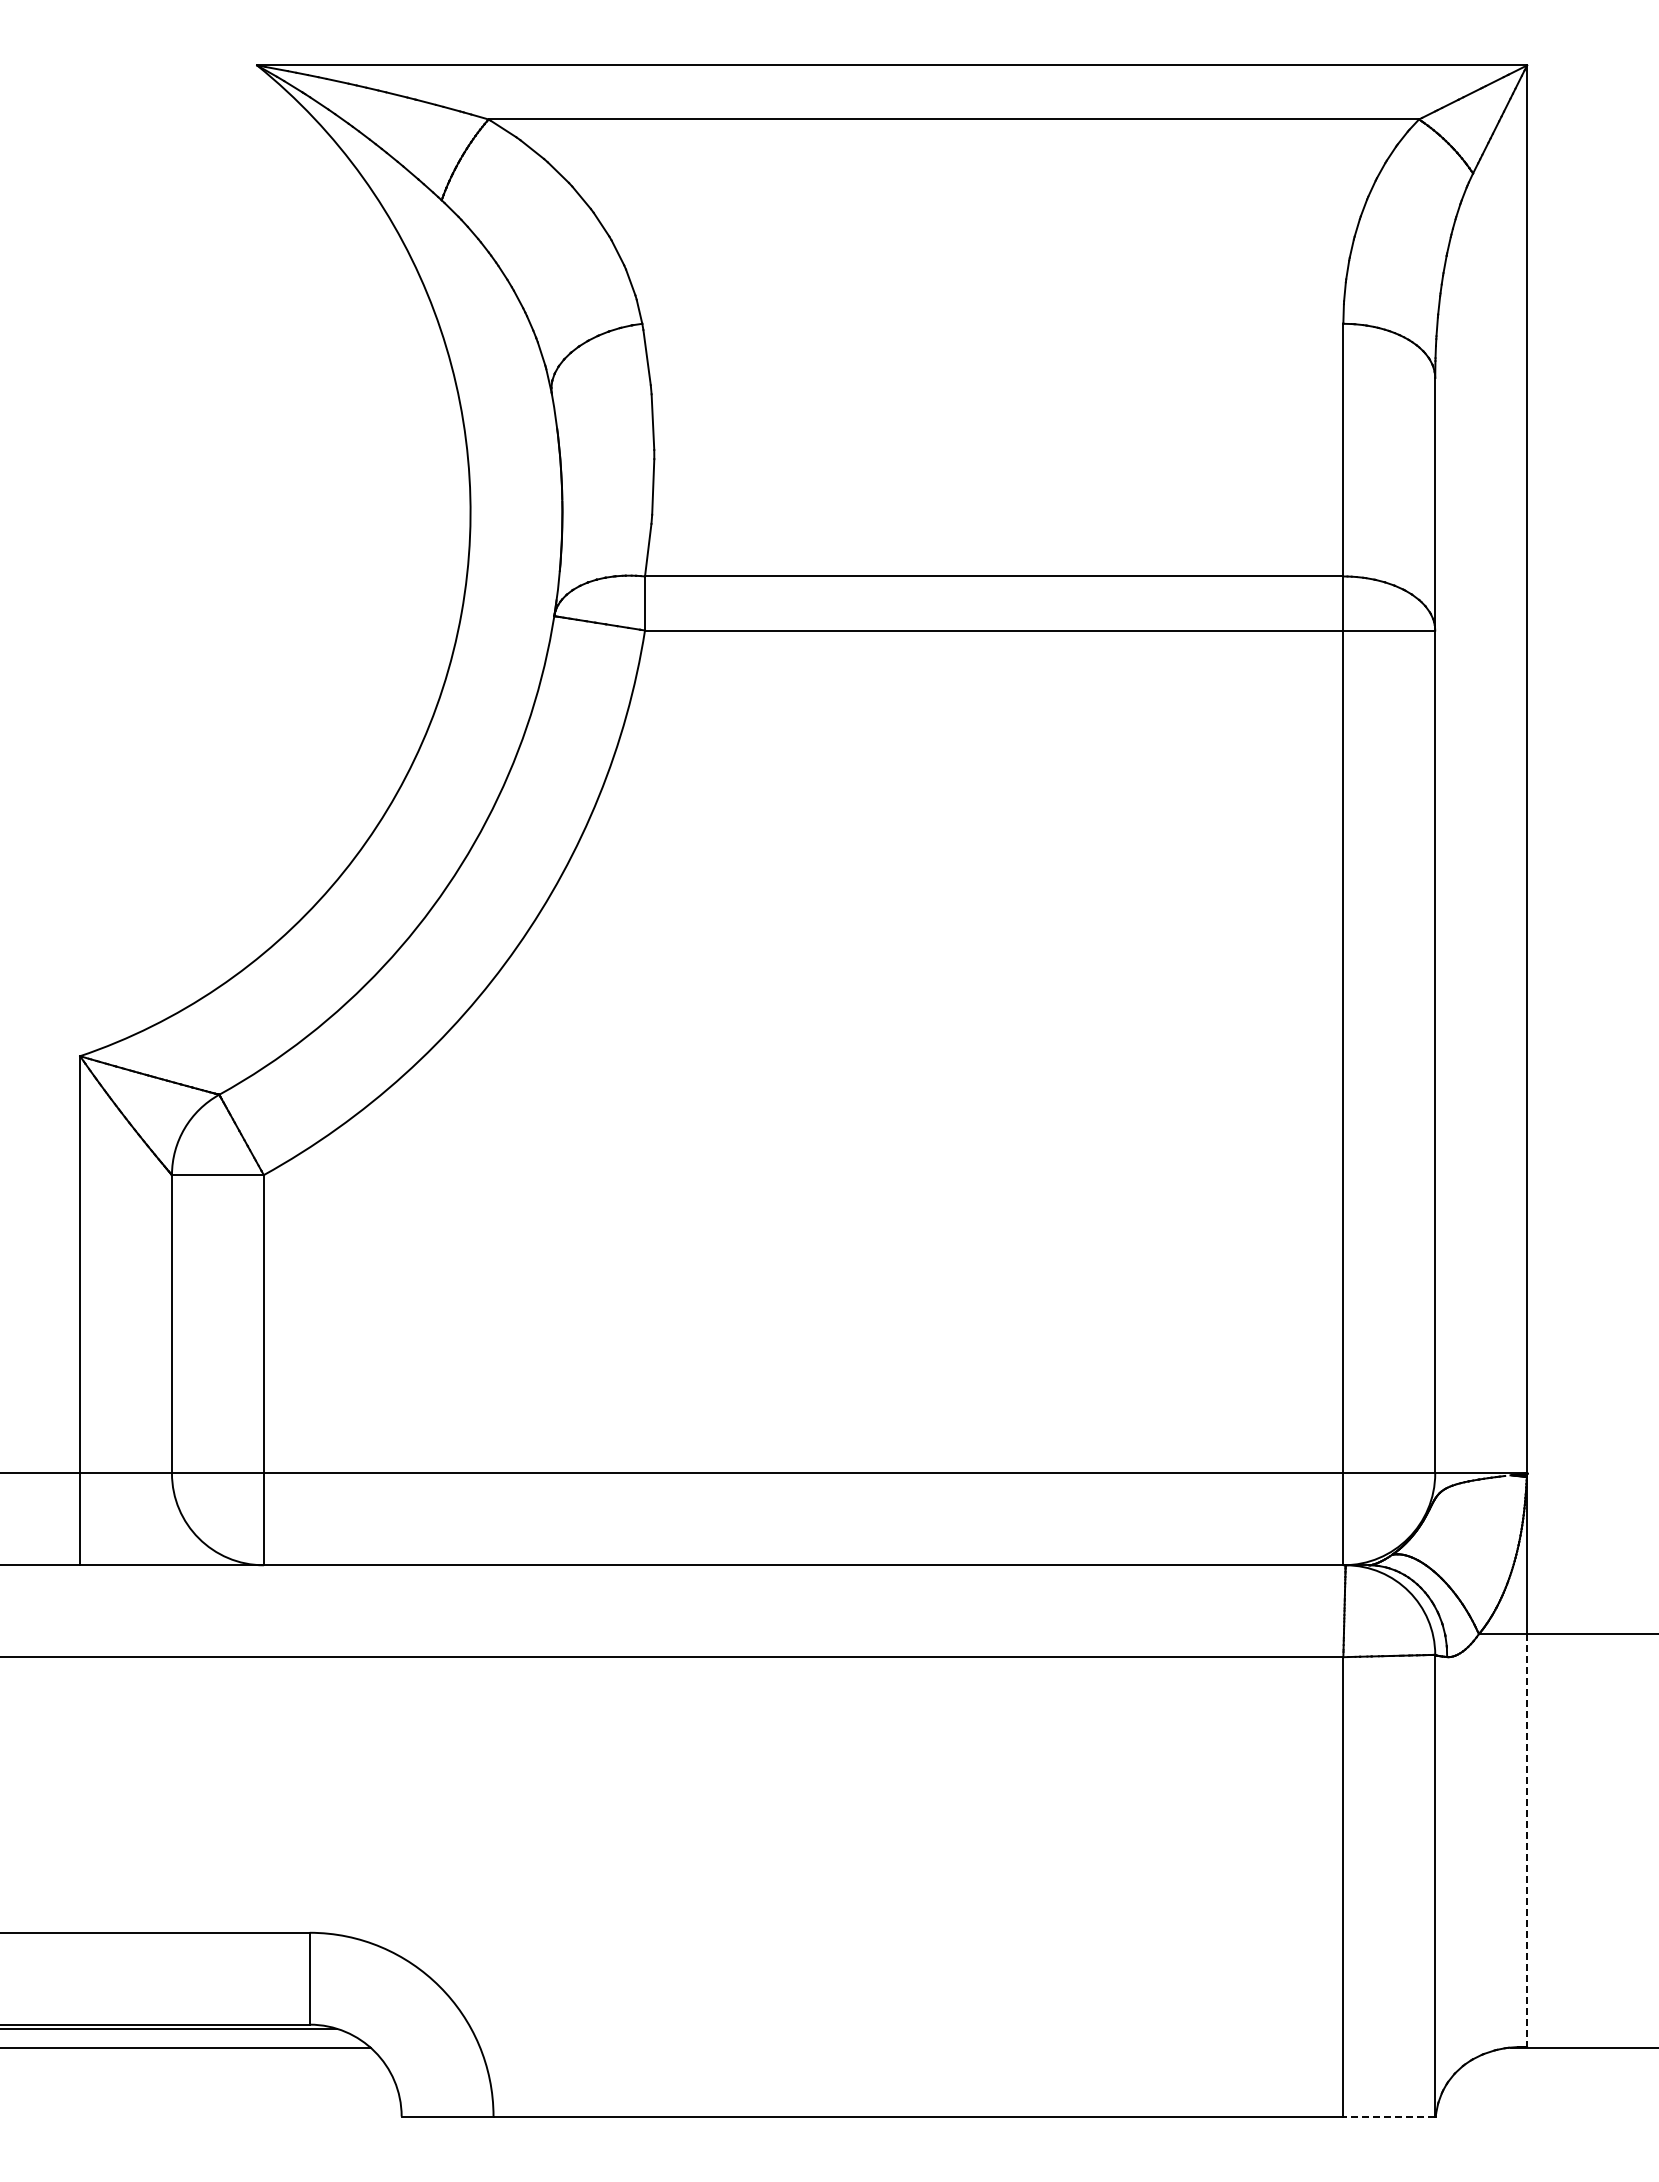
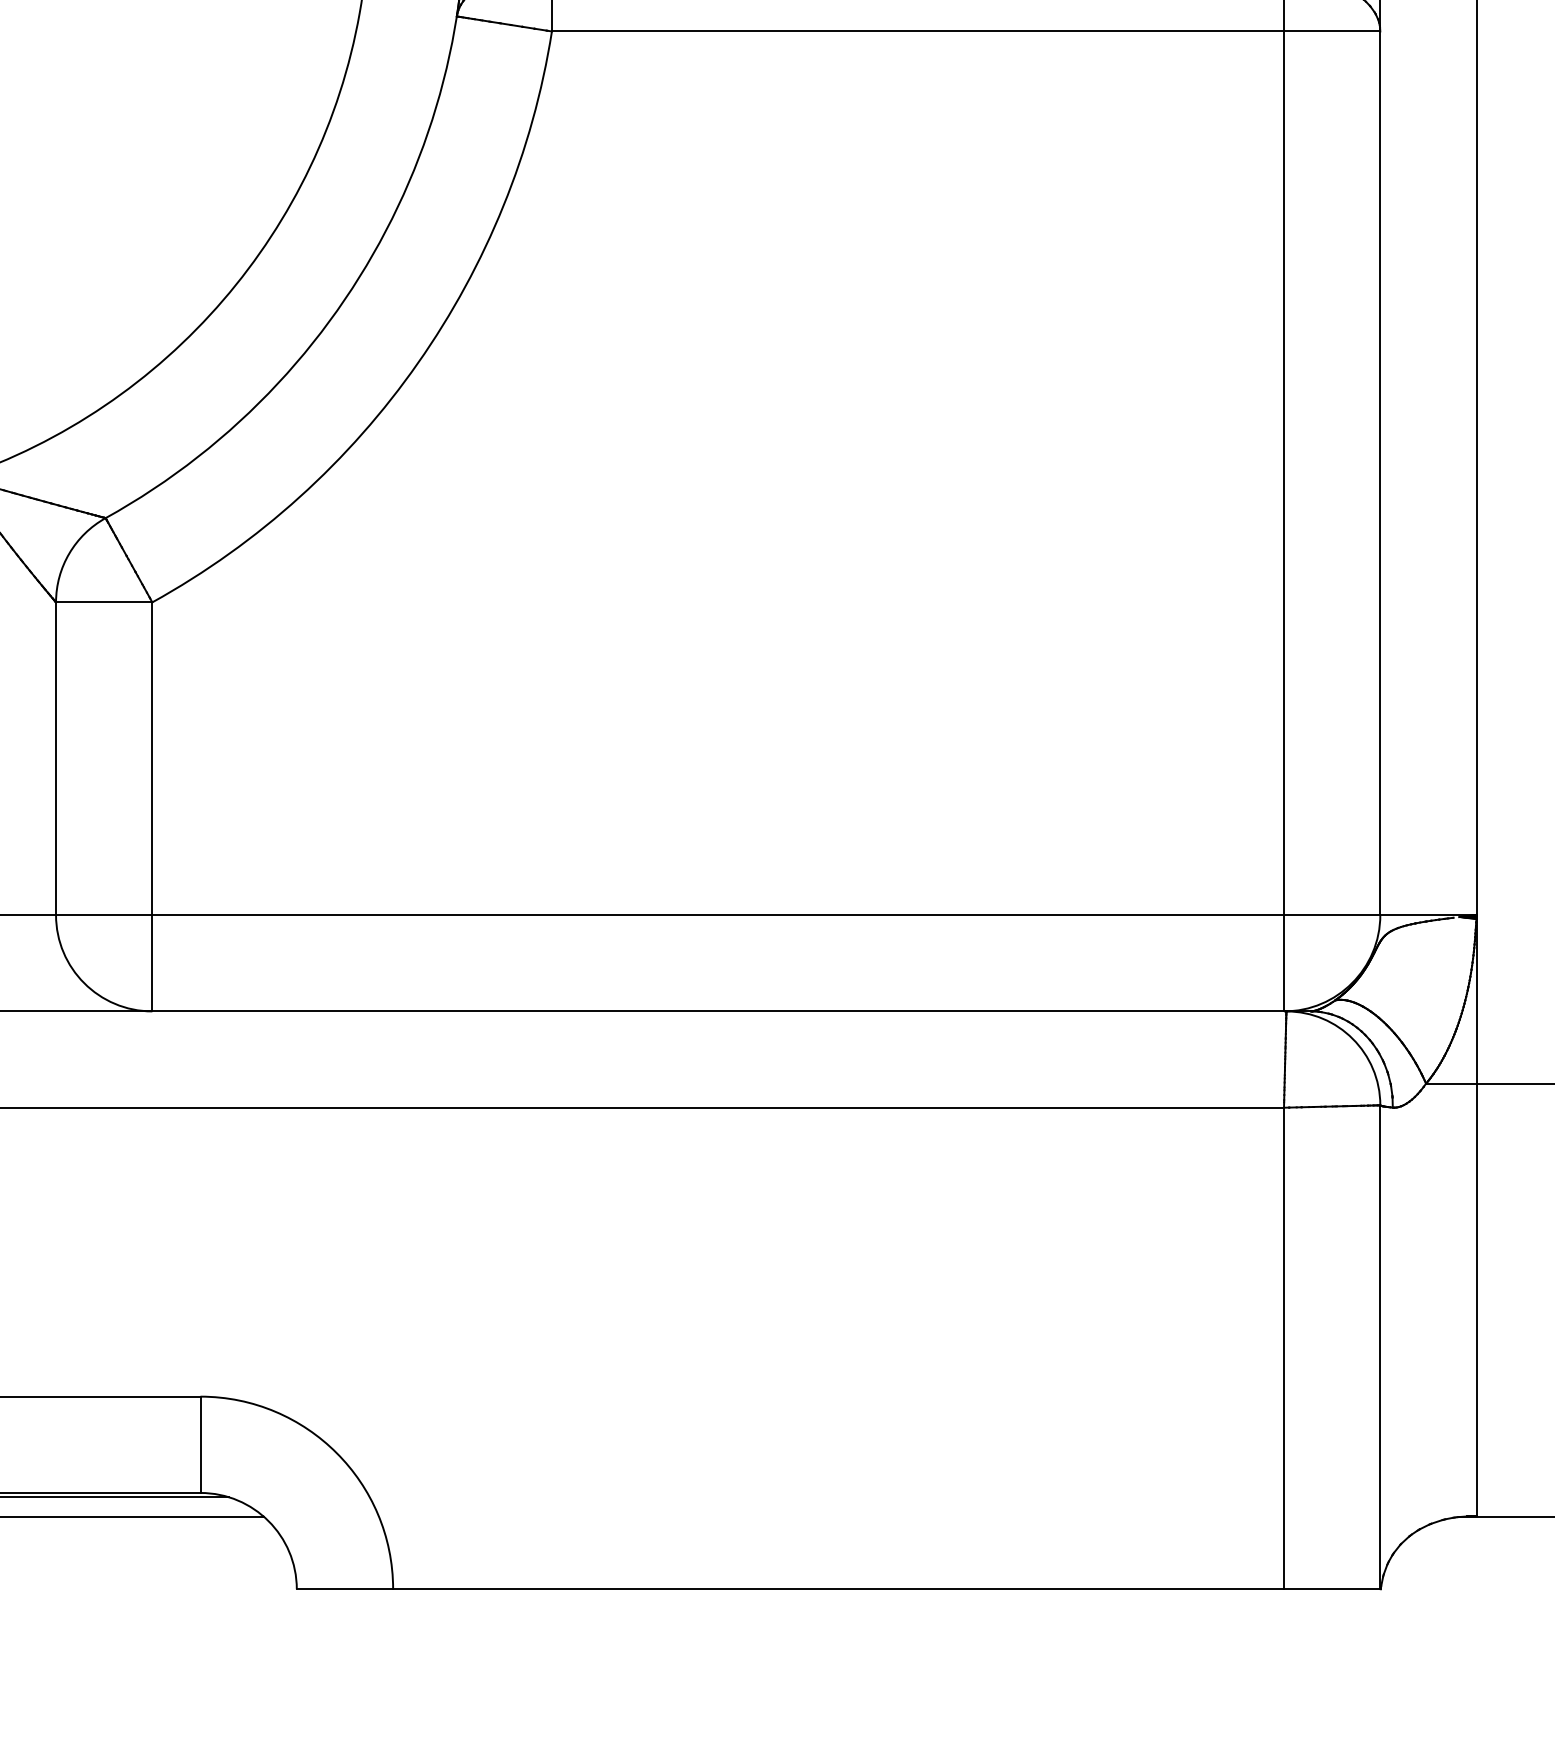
line: (1527, 1841) -> (1477, 1300), dashed -> solid
line: (1389, 2116) -> (1332, 1589), dashed -> solid

